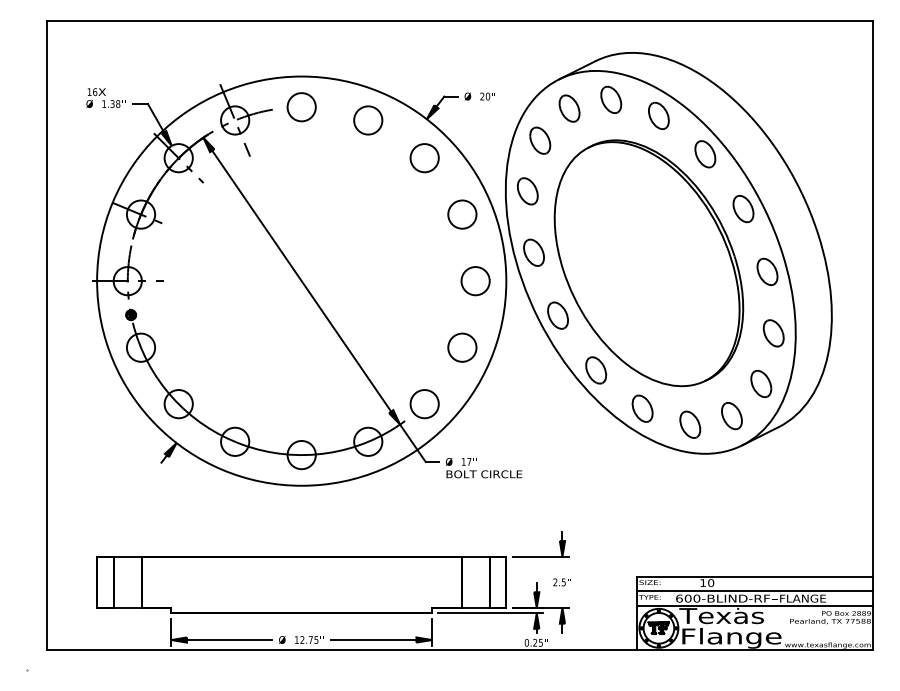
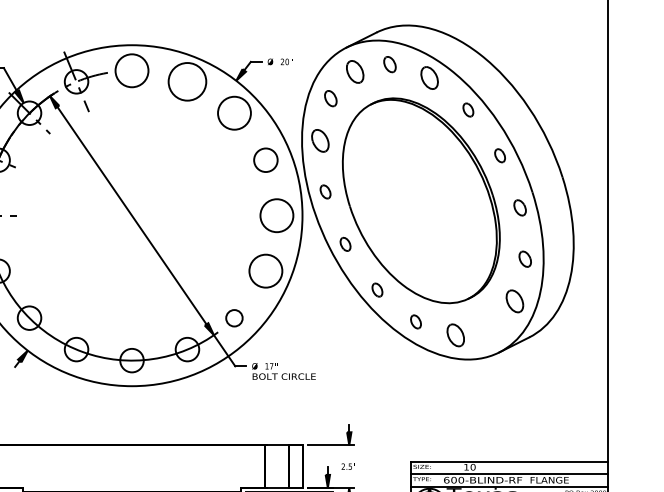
part: (611, 99) -> (390, 64), size x0.7
circle: (301, 107) -> (131, 71), size x1.4
circle: (368, 120) -> (187, 81), size x1.6
part: (540, 140) -> (330, 98), size x0.7
part: (705, 154) -> (468, 110), size x0.6
circle: (424, 158) -> (234, 113), size x1.4
part: (743, 209) -> (500, 156), size x0.6
part: (533, 252) -> (325, 191), size x0.6
part: (767, 271) -> (520, 207), size x0.7
circle: (475, 281) -> (276, 215), size x1.4
part: (557, 315) -> (345, 244), size x0.6
part: (773, 333) -> (525, 259), size x0.7
circle: (462, 347) -> (265, 270), size x1.4
part: (596, 370) -> (377, 290), size x0.6
circle: (424, 404) -> (234, 318), size x0.7
part: (642, 408) -> (415, 321), size x0.6
part: (731, 416) -> (490, 328), removed

